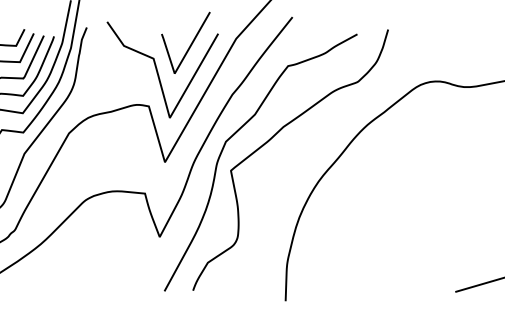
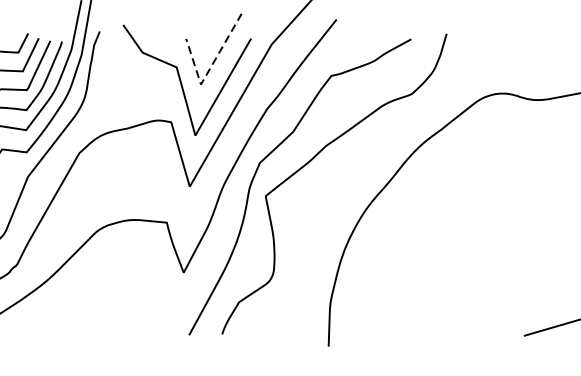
line: (181, 62) -> (208, 71), solid -> dashed

